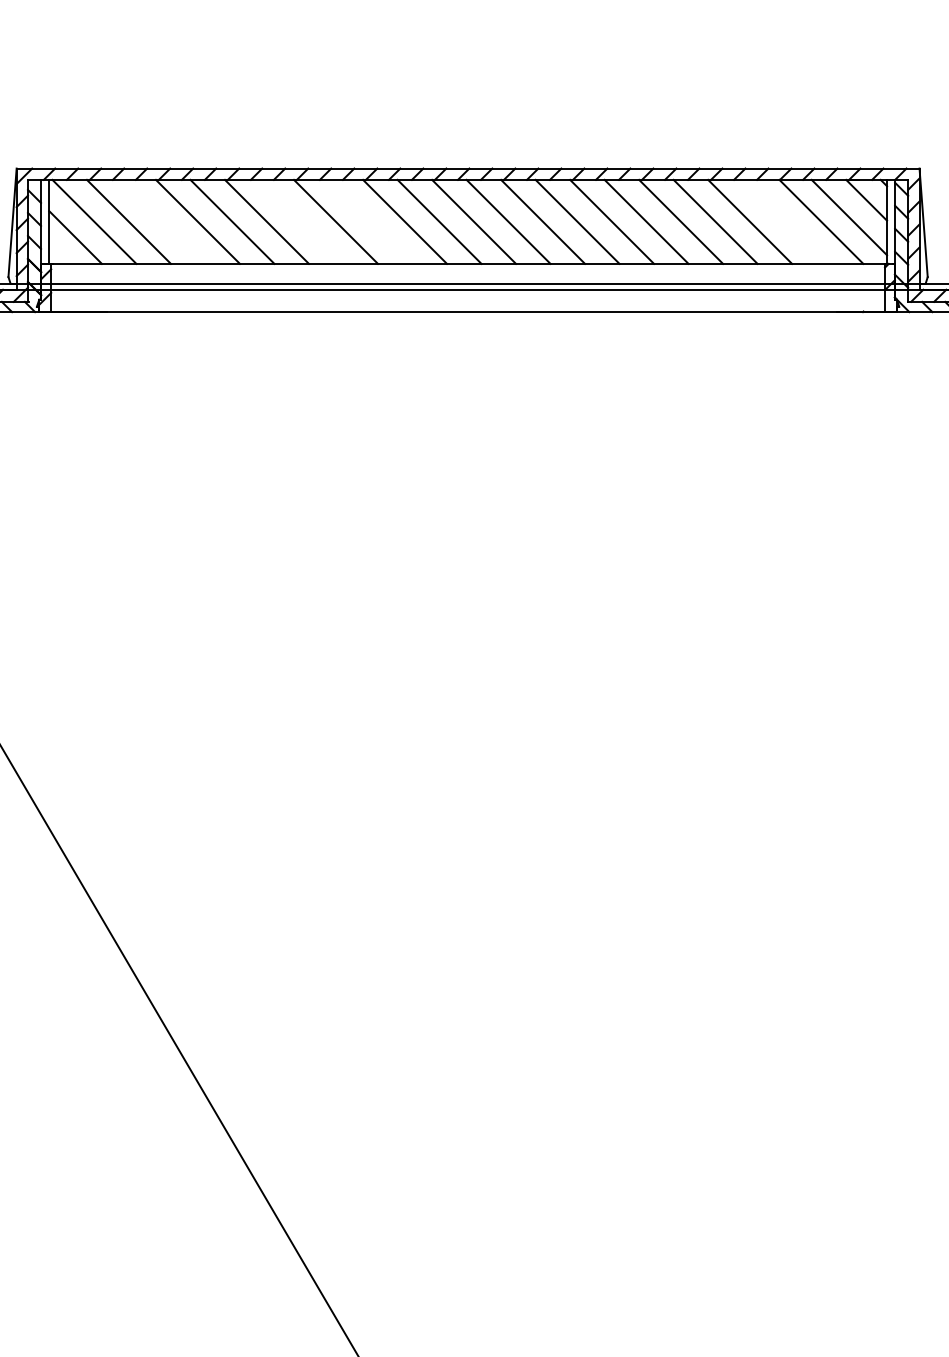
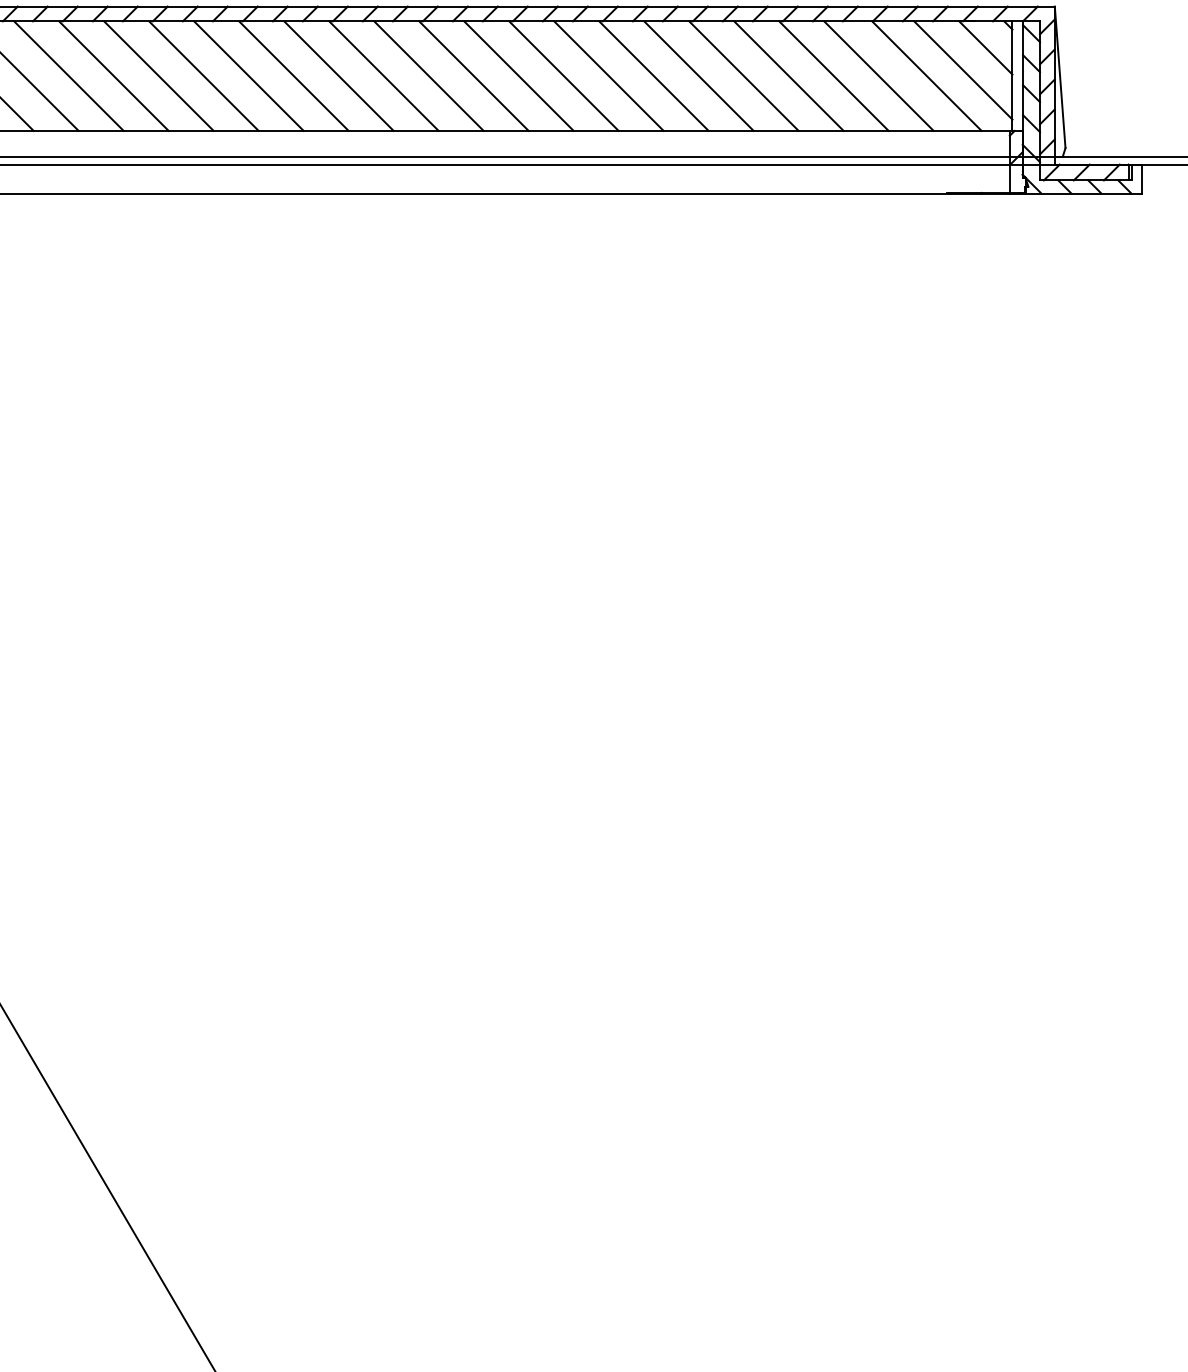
line: (163, 221) -> (68, 75), added
line: (301, 221) -> (248, 75), added
line: (370, 221) -> (338, 75), added
line: (784, 221) -> (878, 75), added

